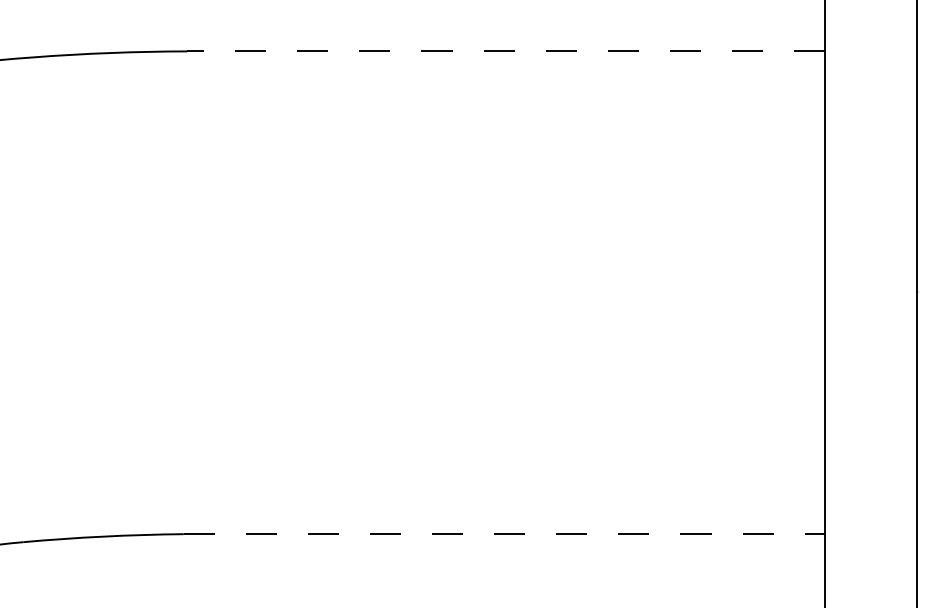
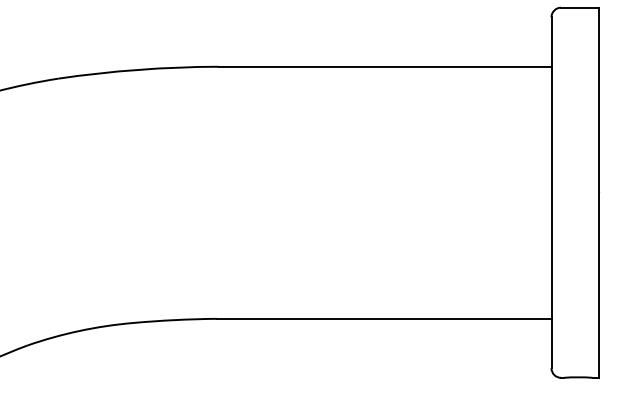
line: (505, 50) -> (384, 66), dashed -> solid
line: (505, 533) -> (384, 318), dashed -> solid

